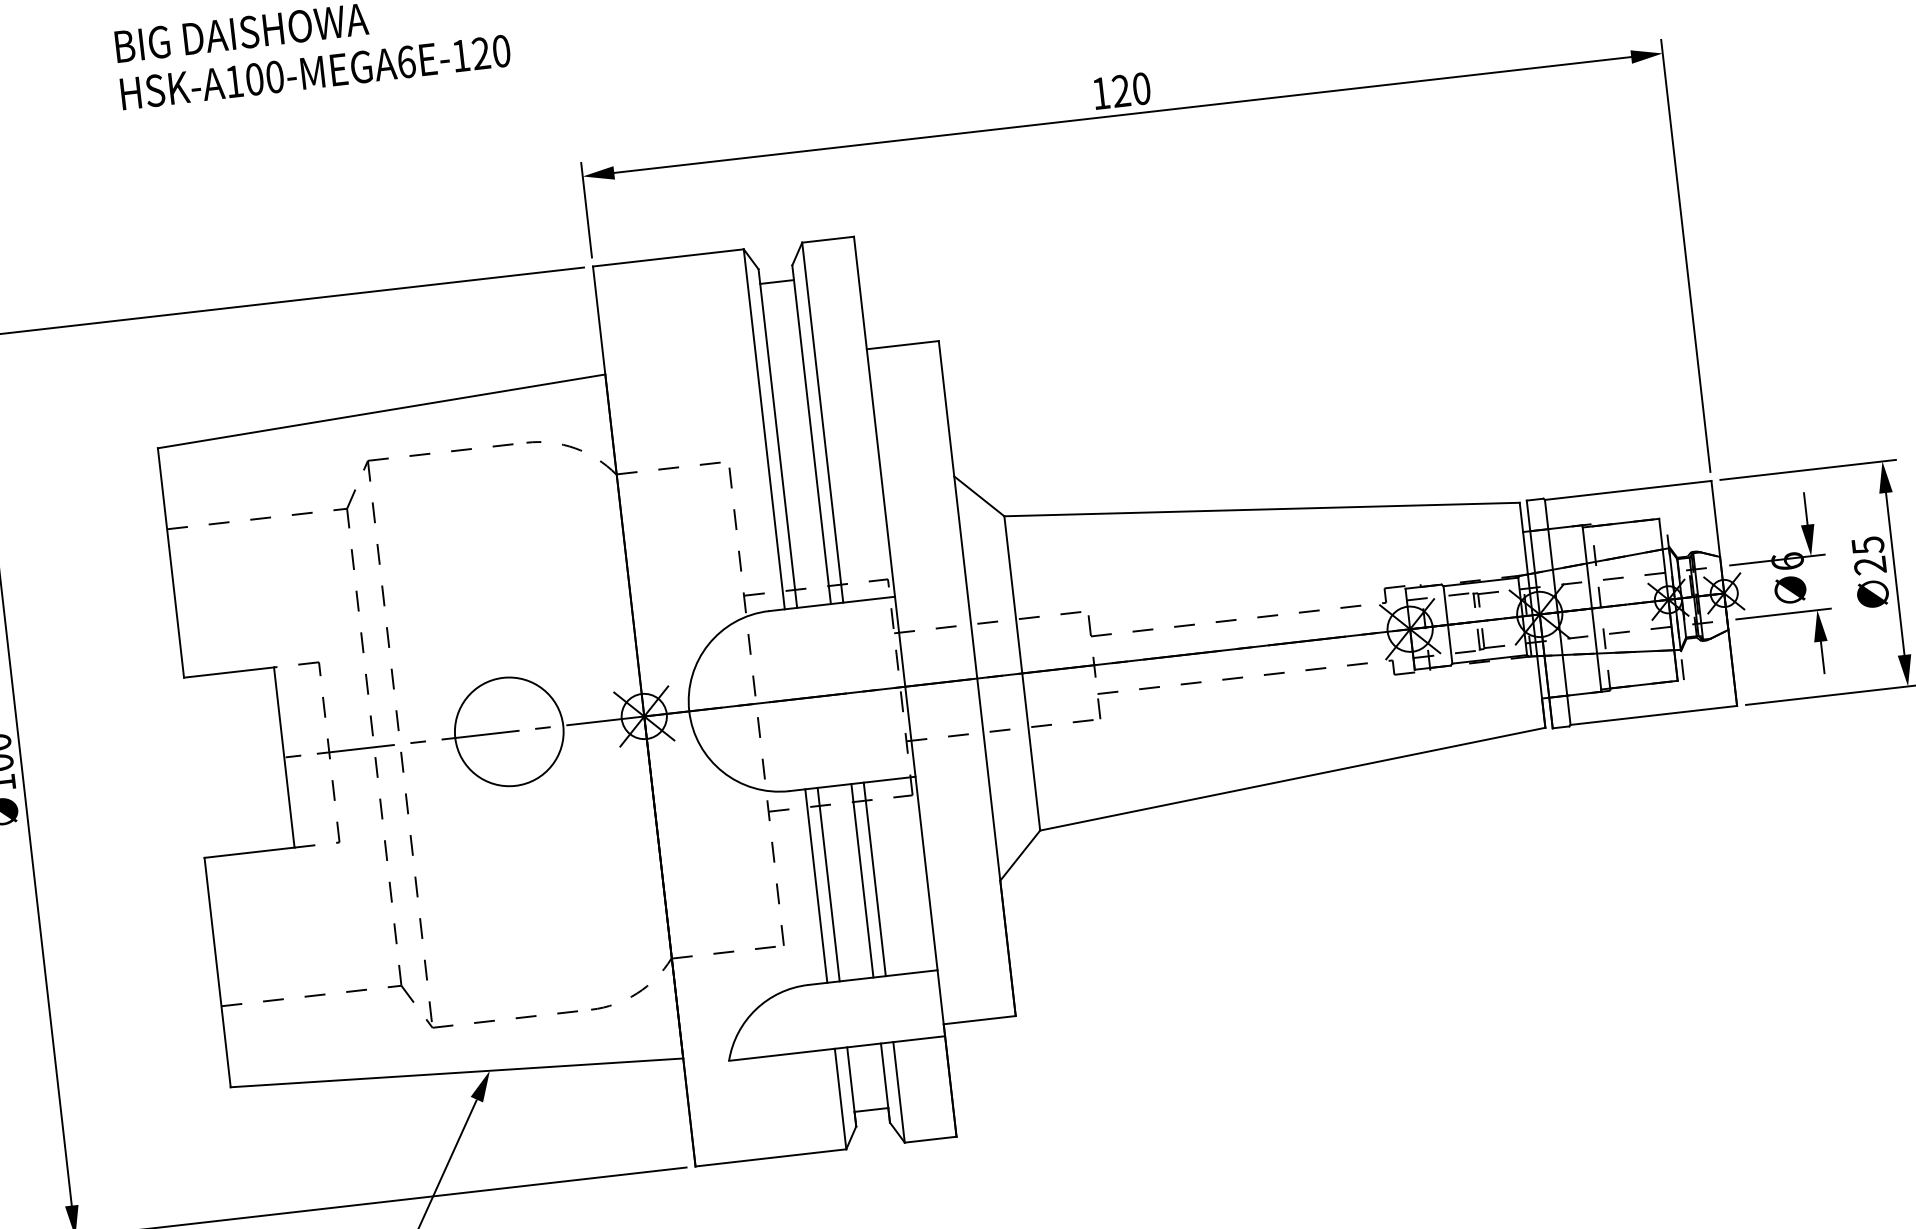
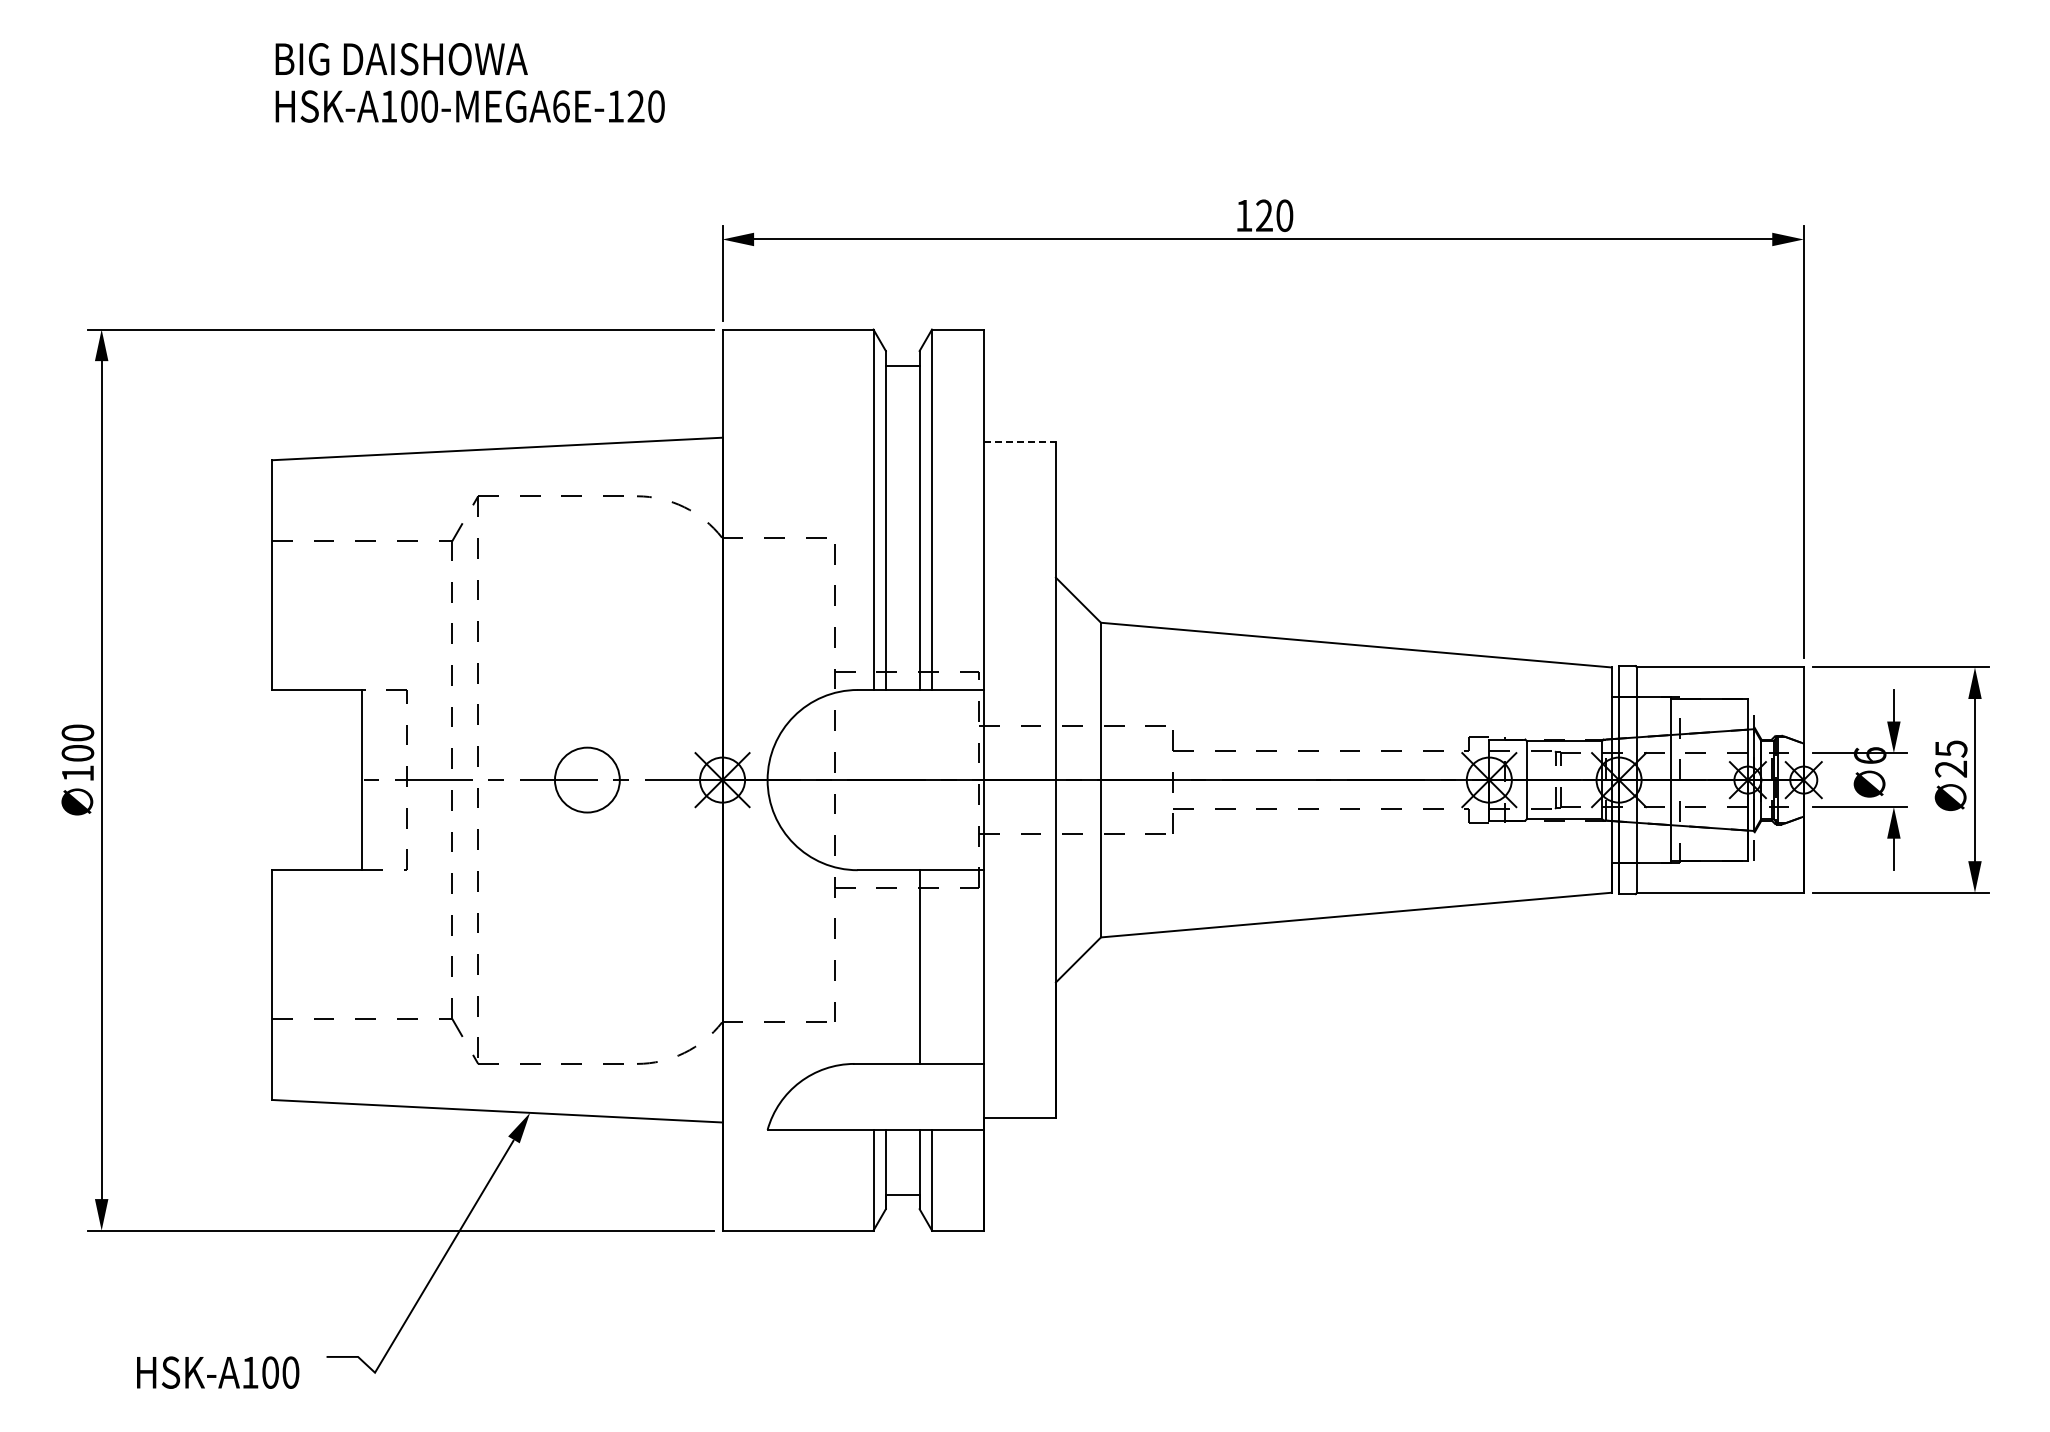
line: (903, 345) -> (1020, 442), solid -> dashed
circle: (509, 732) -> (587, 780), size x0.6
line: (875, 878) -> (932, 966), removed
line: (828, 884) -> (885, 966), removed
line: (816, 885) -> (873, 966), removed

